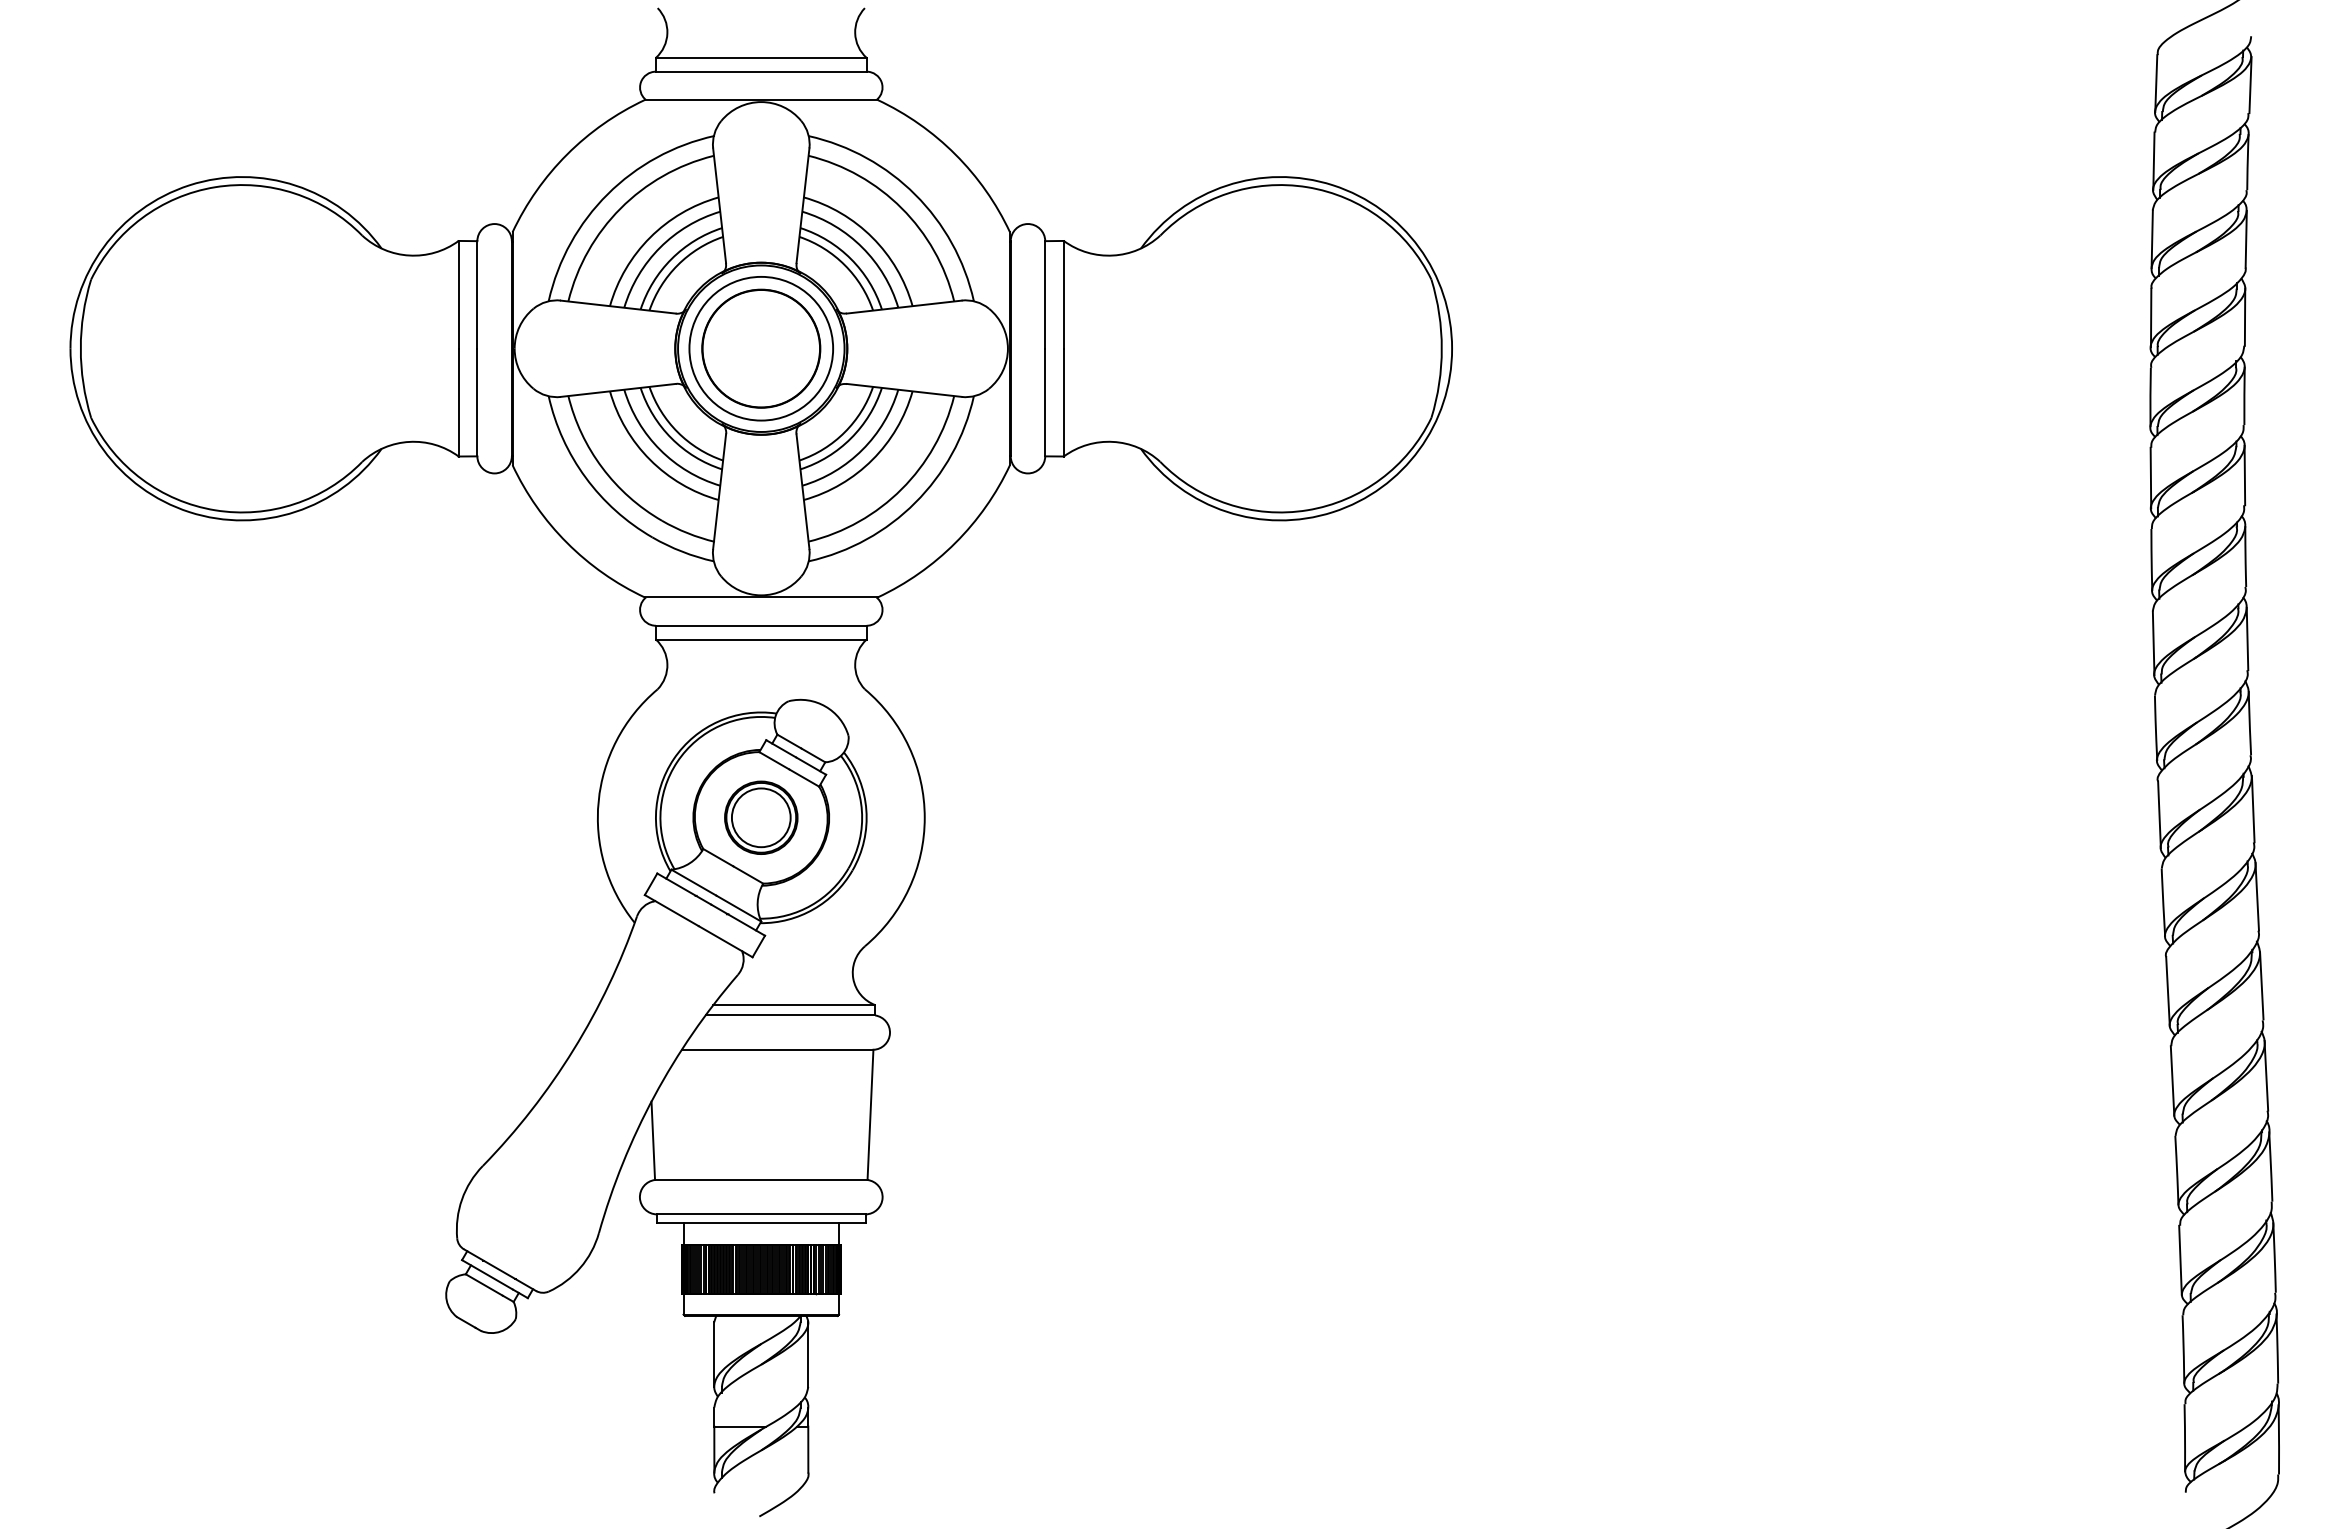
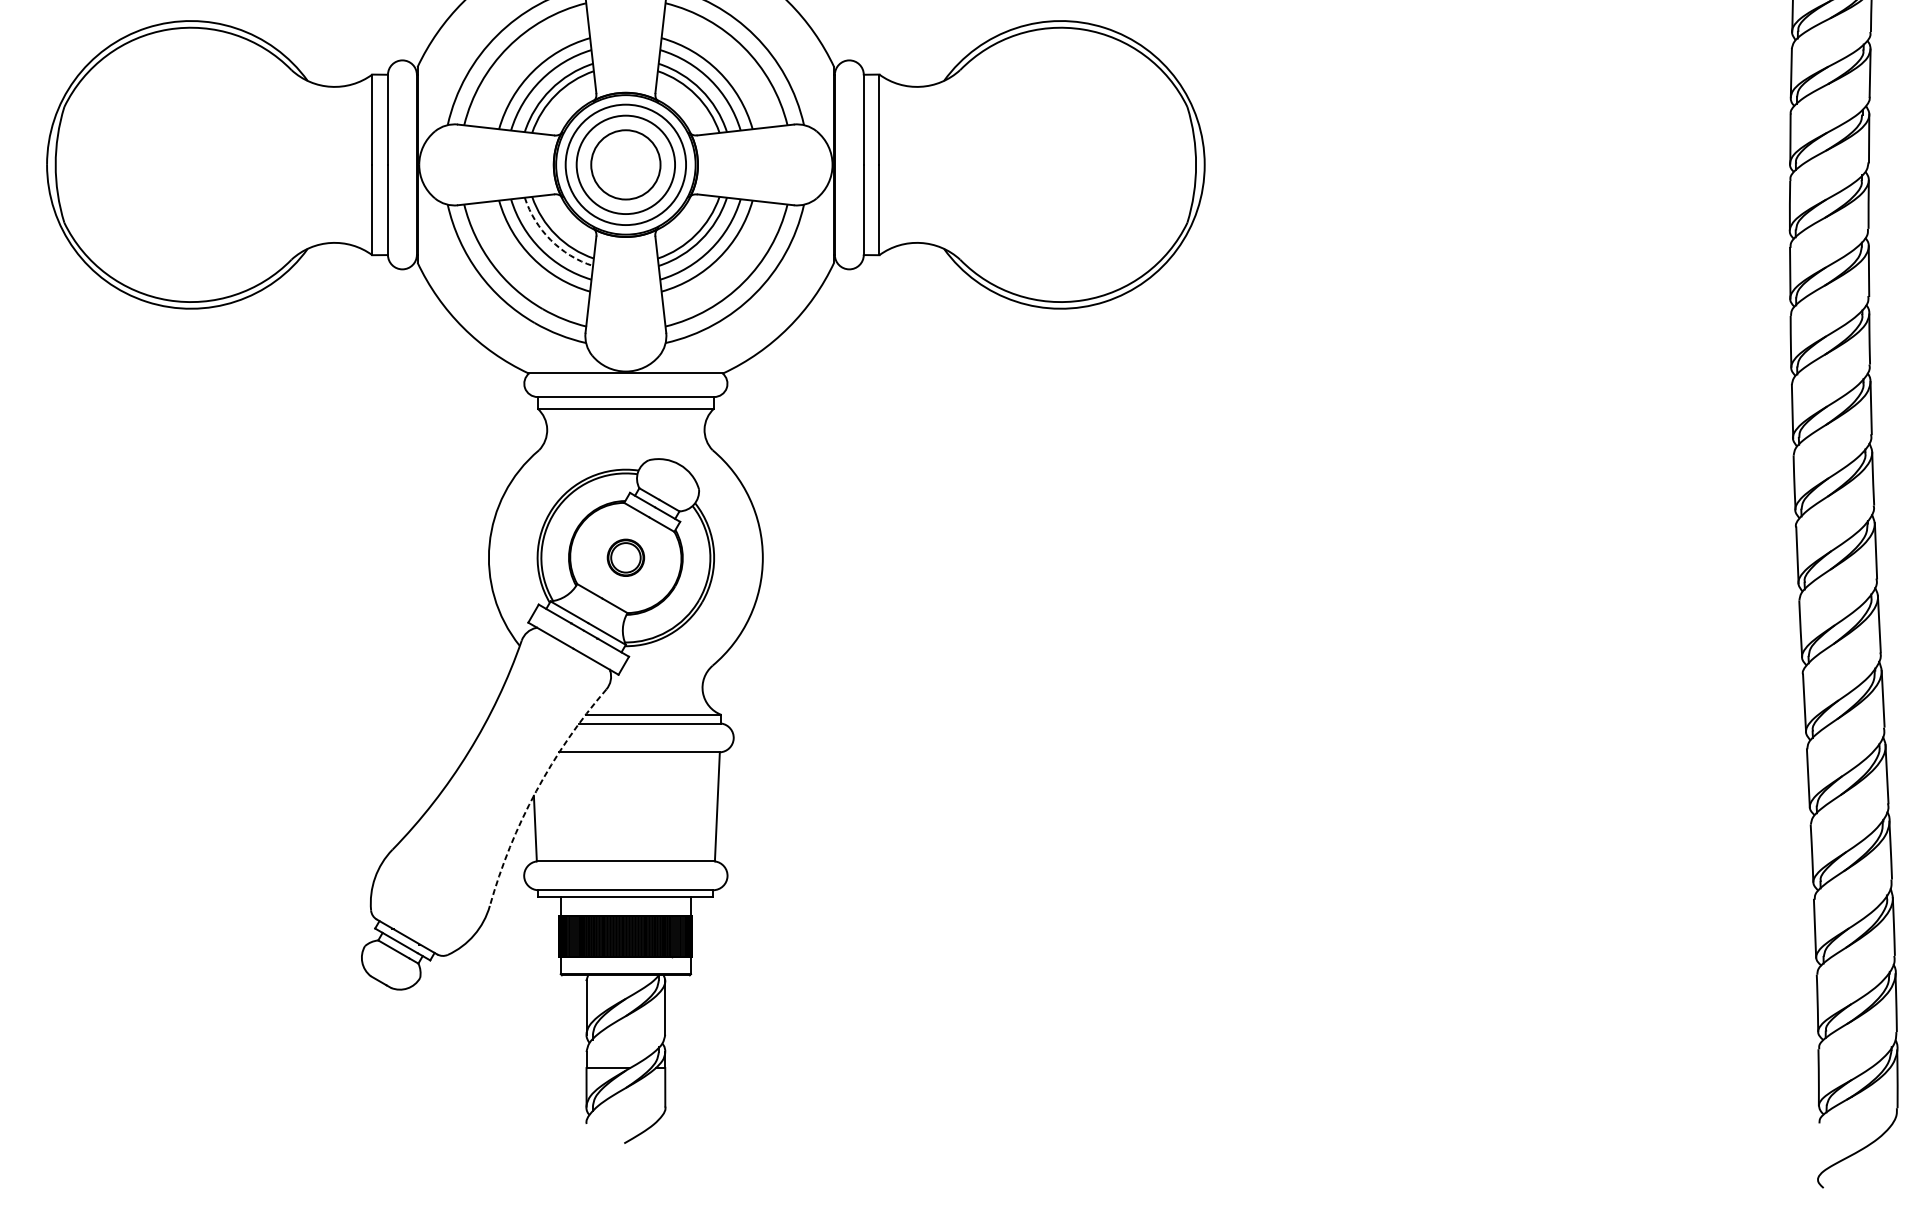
circle: (761, 348) -> (626, 164), size x0.7
arc: (671, 438) -> (550, 240), solid -> dashed
part: (761, 817) -> (626, 557), size x0.6
arc: (654, 1096) -> (536, 791), solid -> dashed

